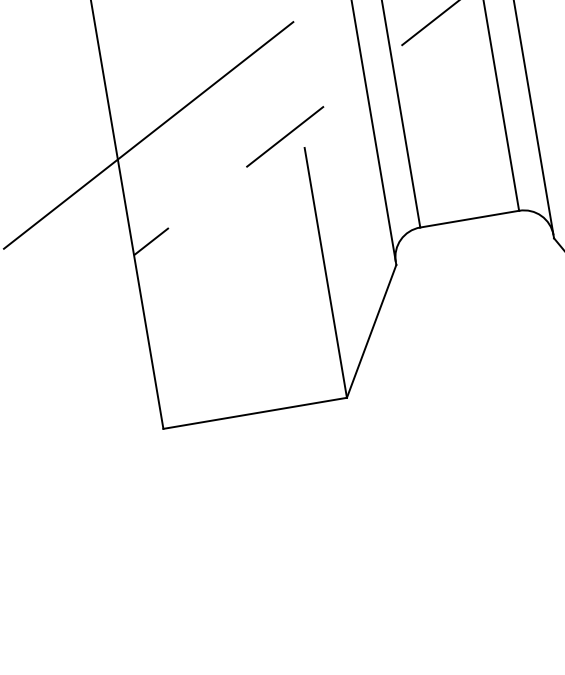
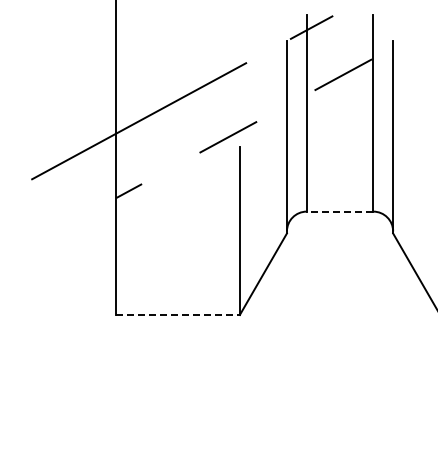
line: (468, 219) -> (339, 211), solid -> dashed
line: (255, 412) -> (178, 314), solid -> dashed

